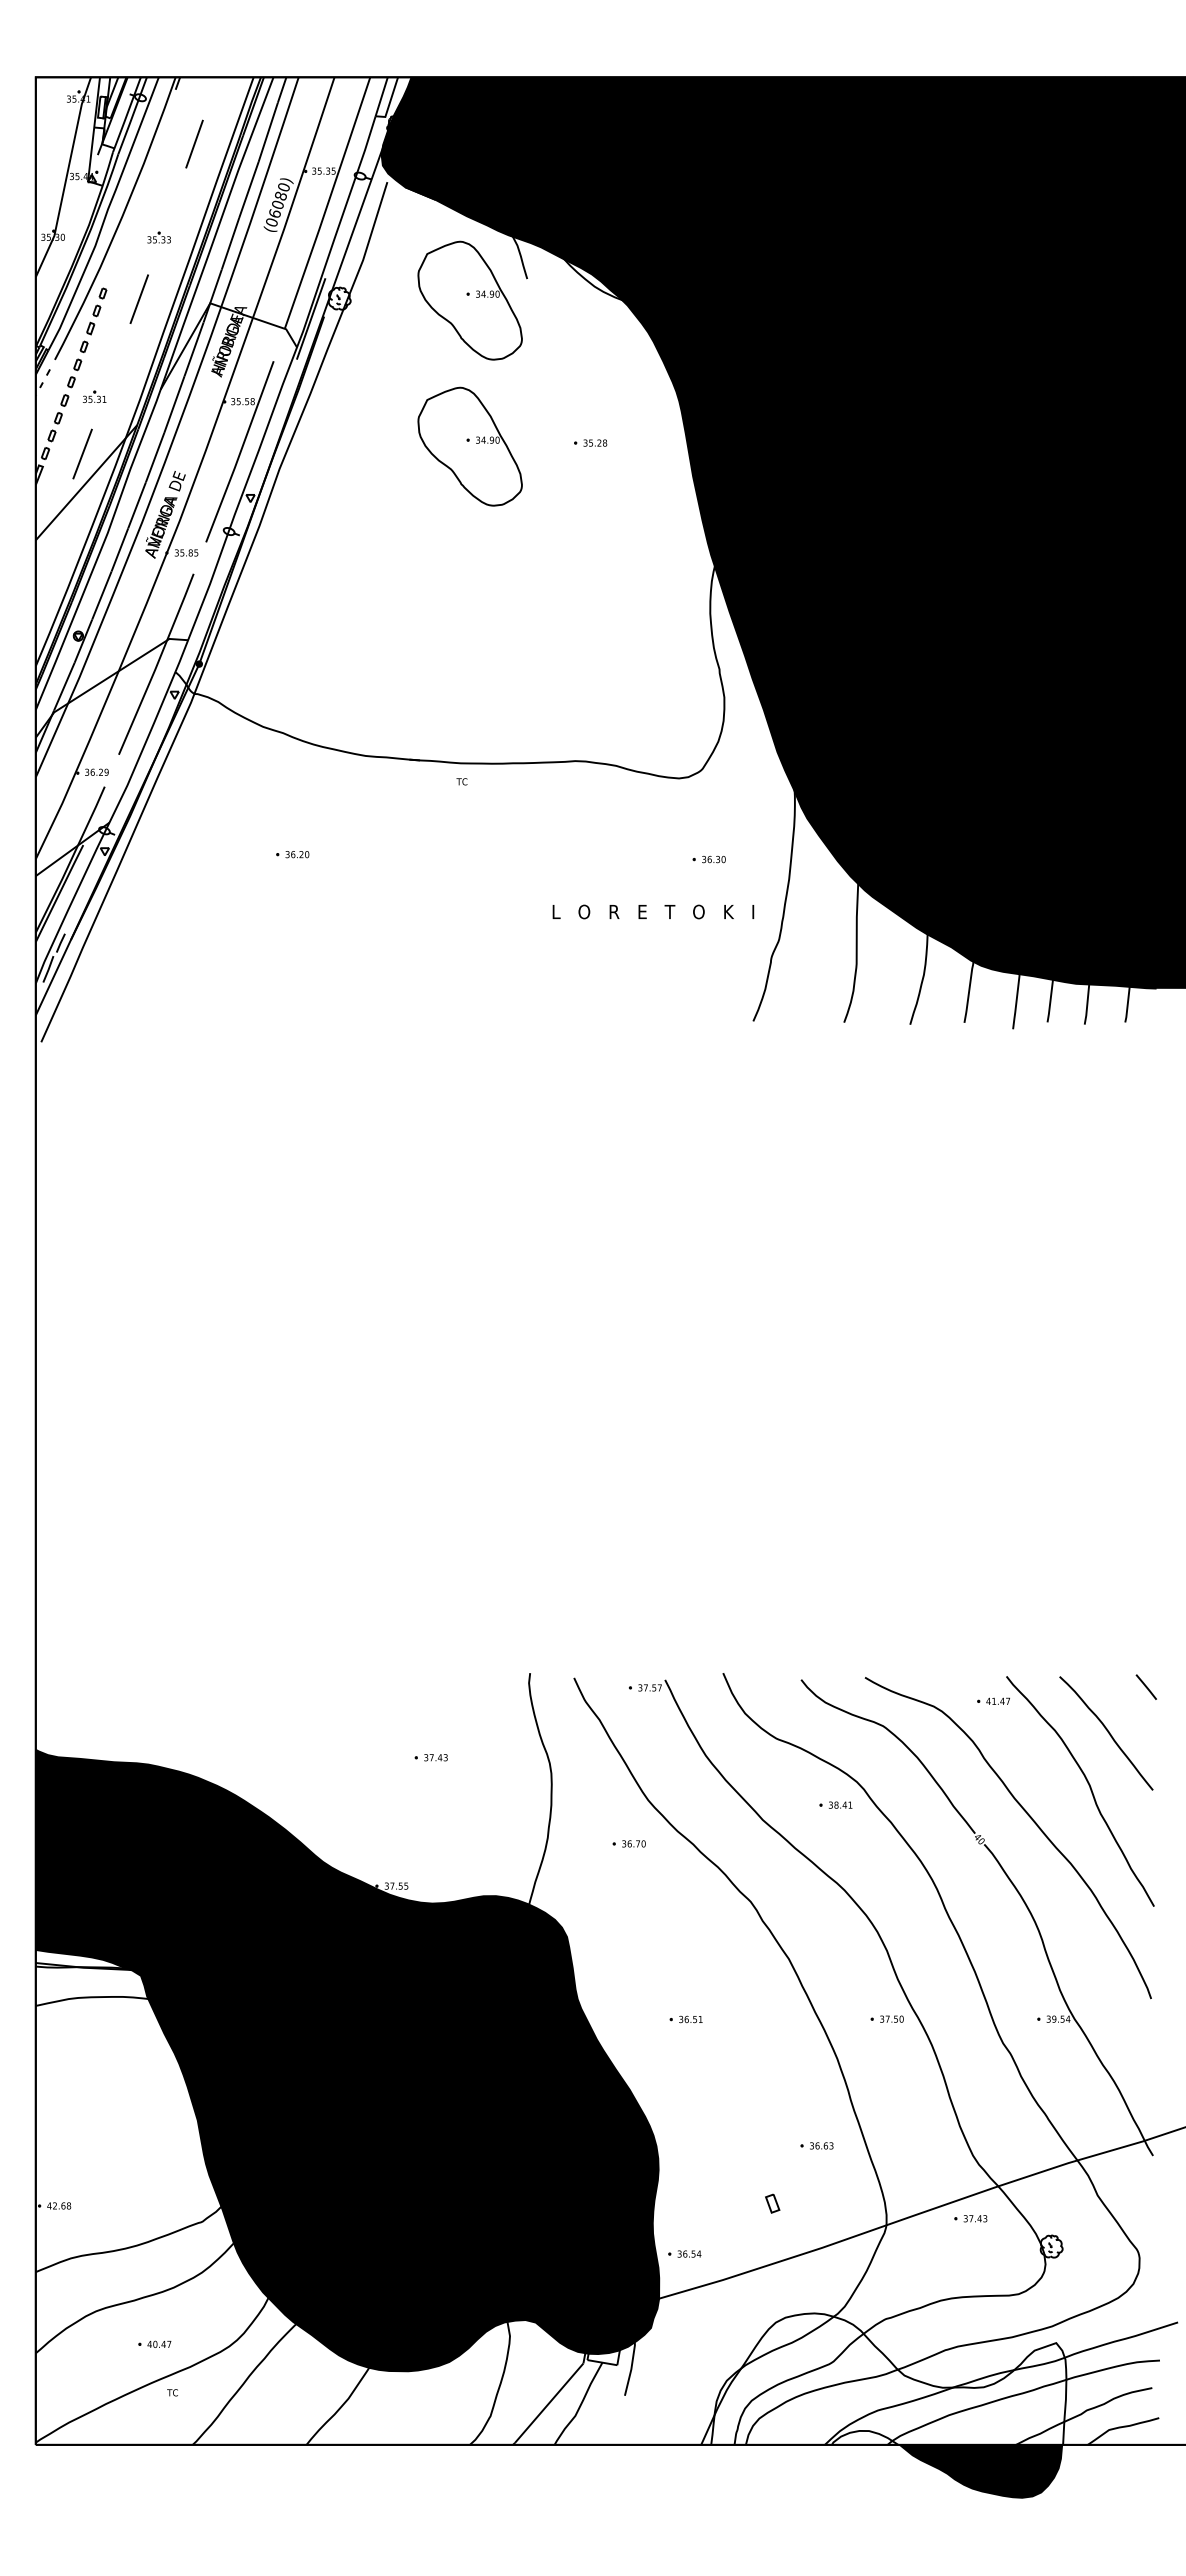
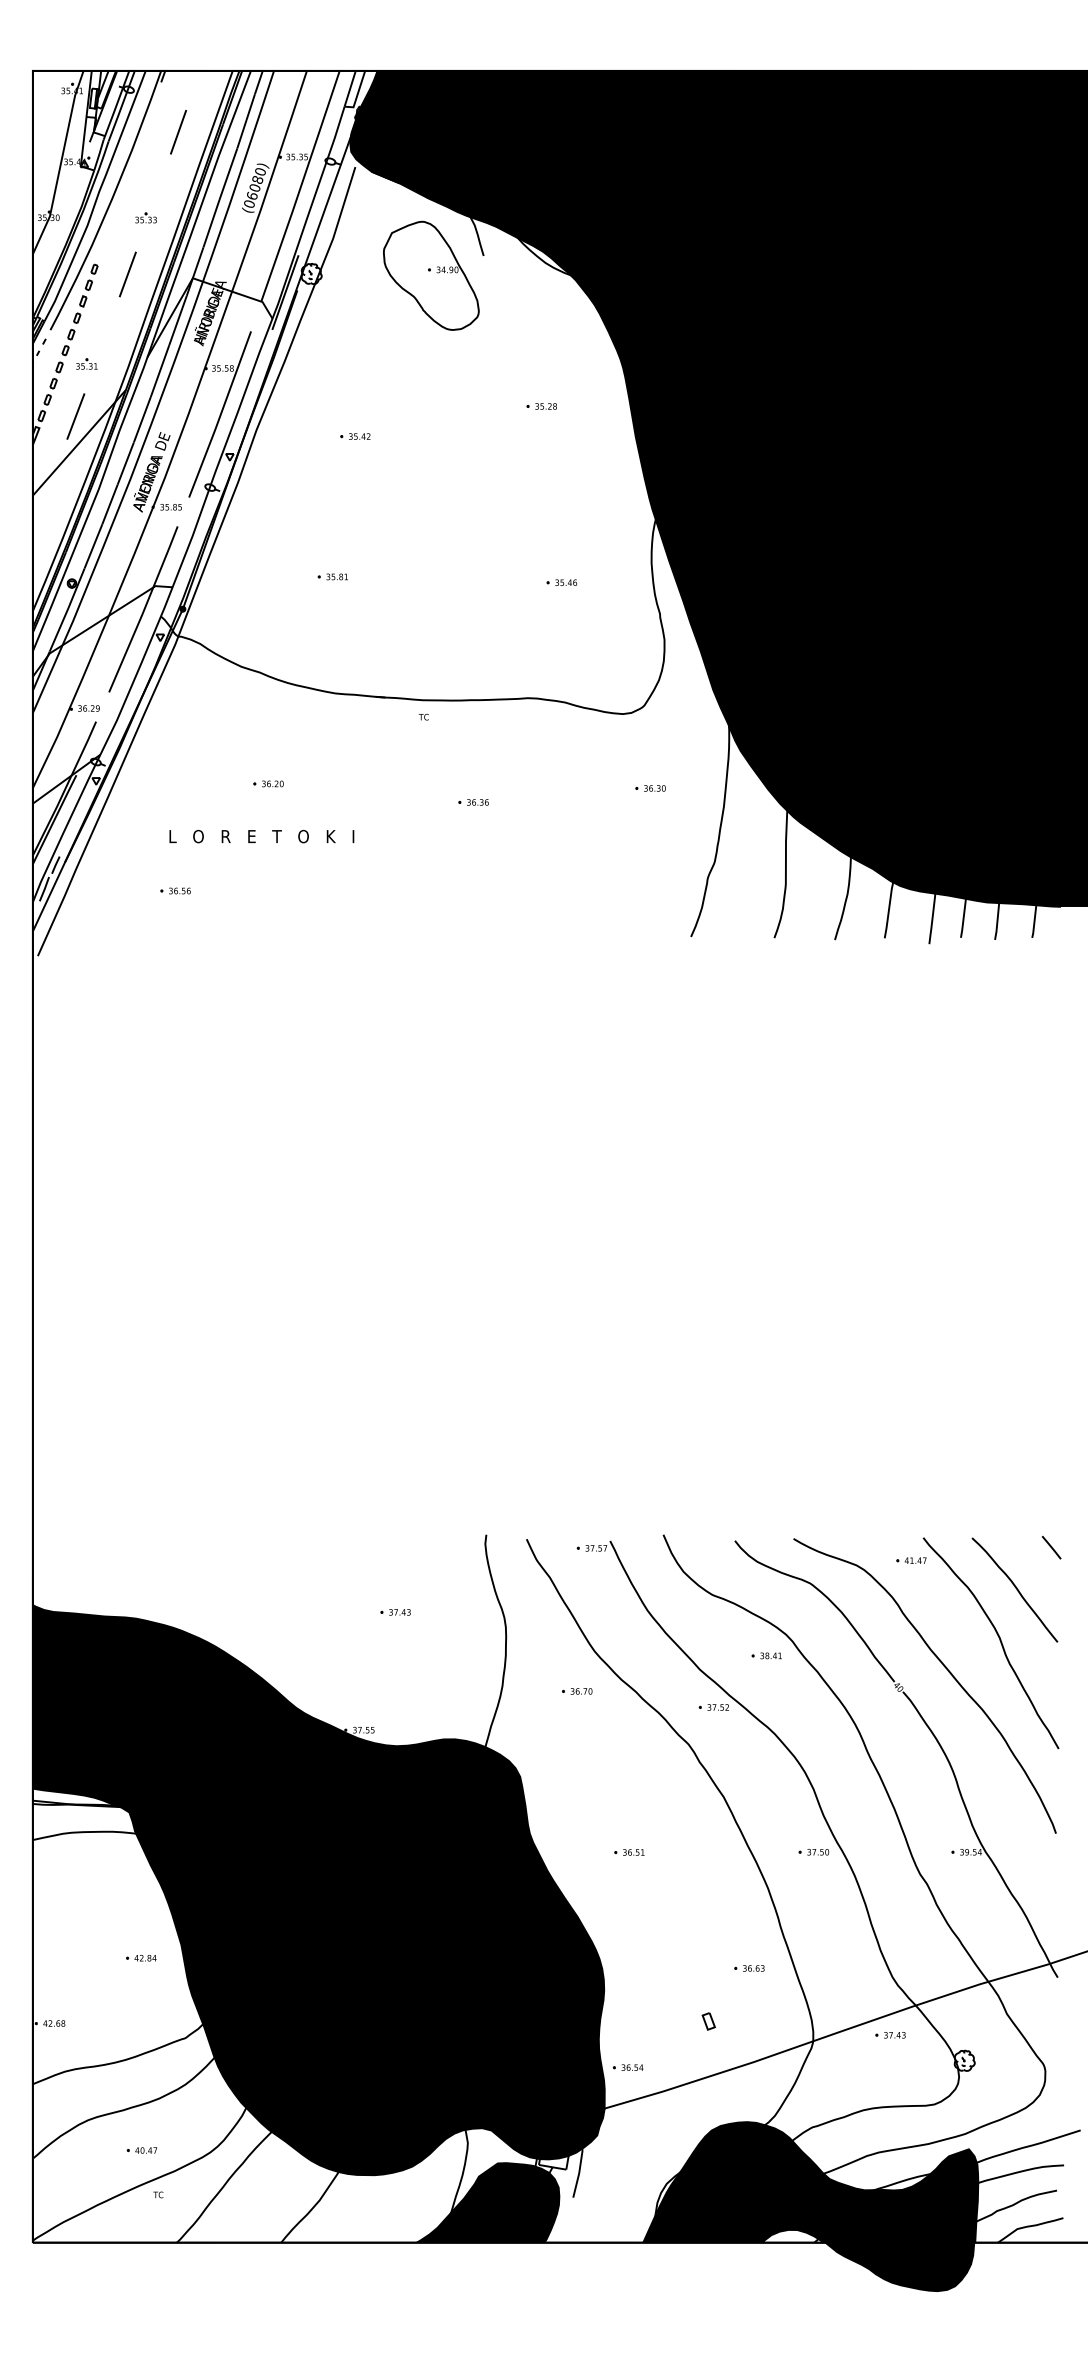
part: (469, 446) -> (430, 409), removed
part: (387, 475) -> (355, 436), added
part: (362, 628) -> (332, 576), added
part: (612, 634) -> (561, 582), added
part: (515, 874) -> (472, 802), added
text: (653, 911) -> (261, 836), moved
part: (190, 970) -> (174, 890), added
part: (777, 1860) -> (713, 1706), added
part: (153, 2134) -> (140, 1957), added
fill: (883, 2378) -> (810, 2181), added
fill: (531, 2400) -> (487, 2201), added

